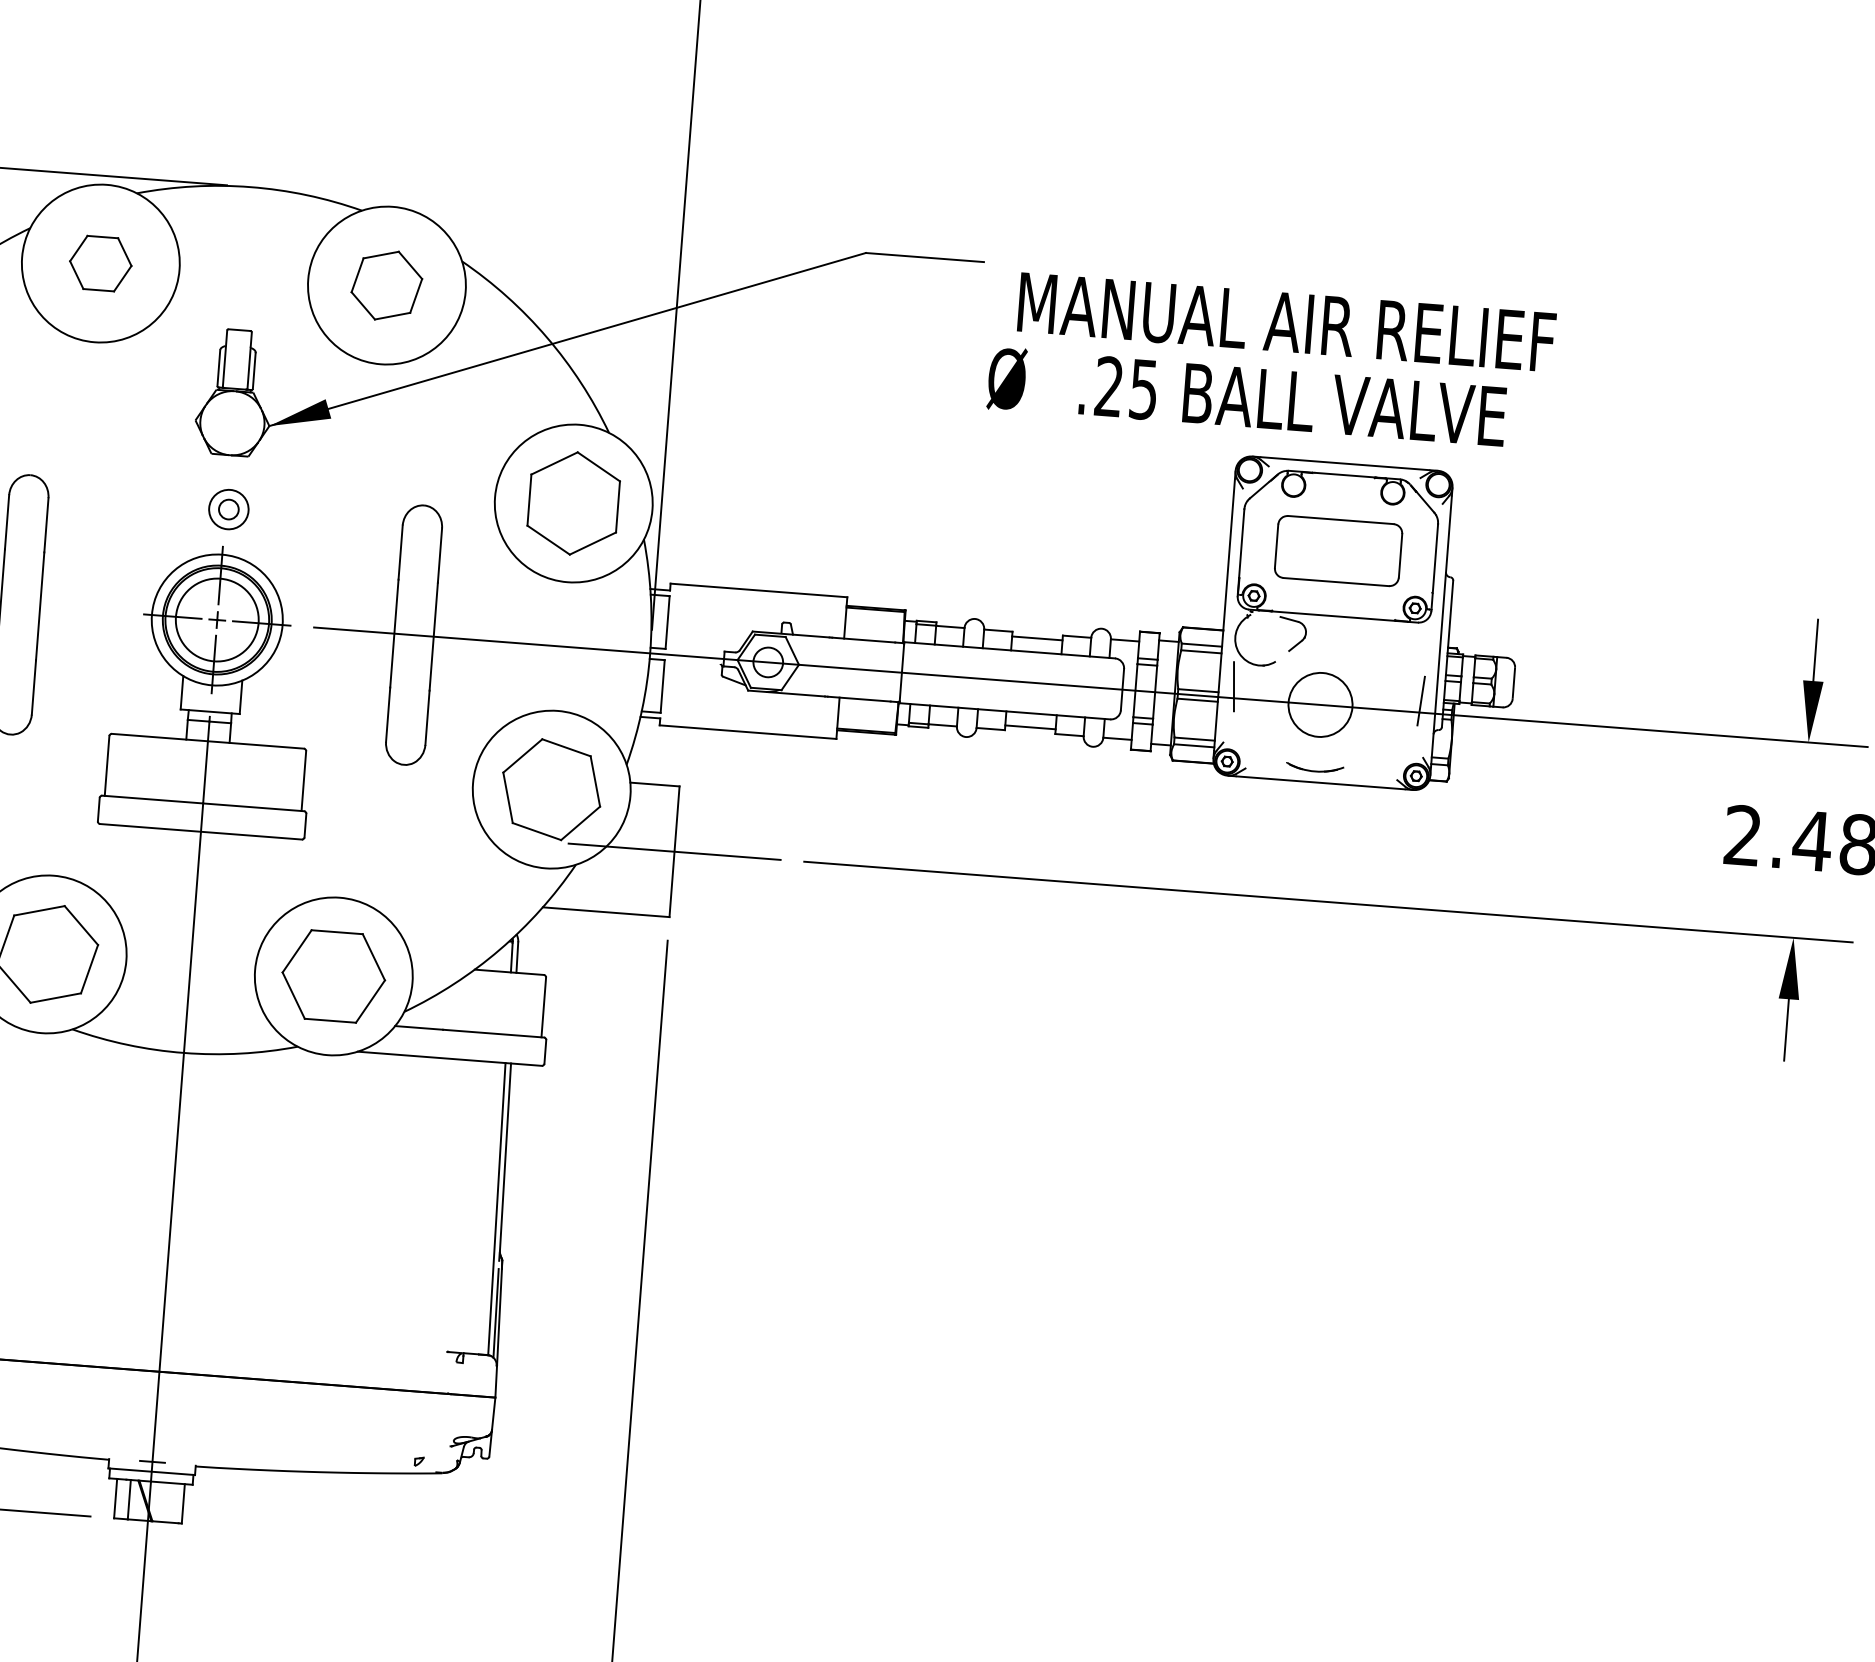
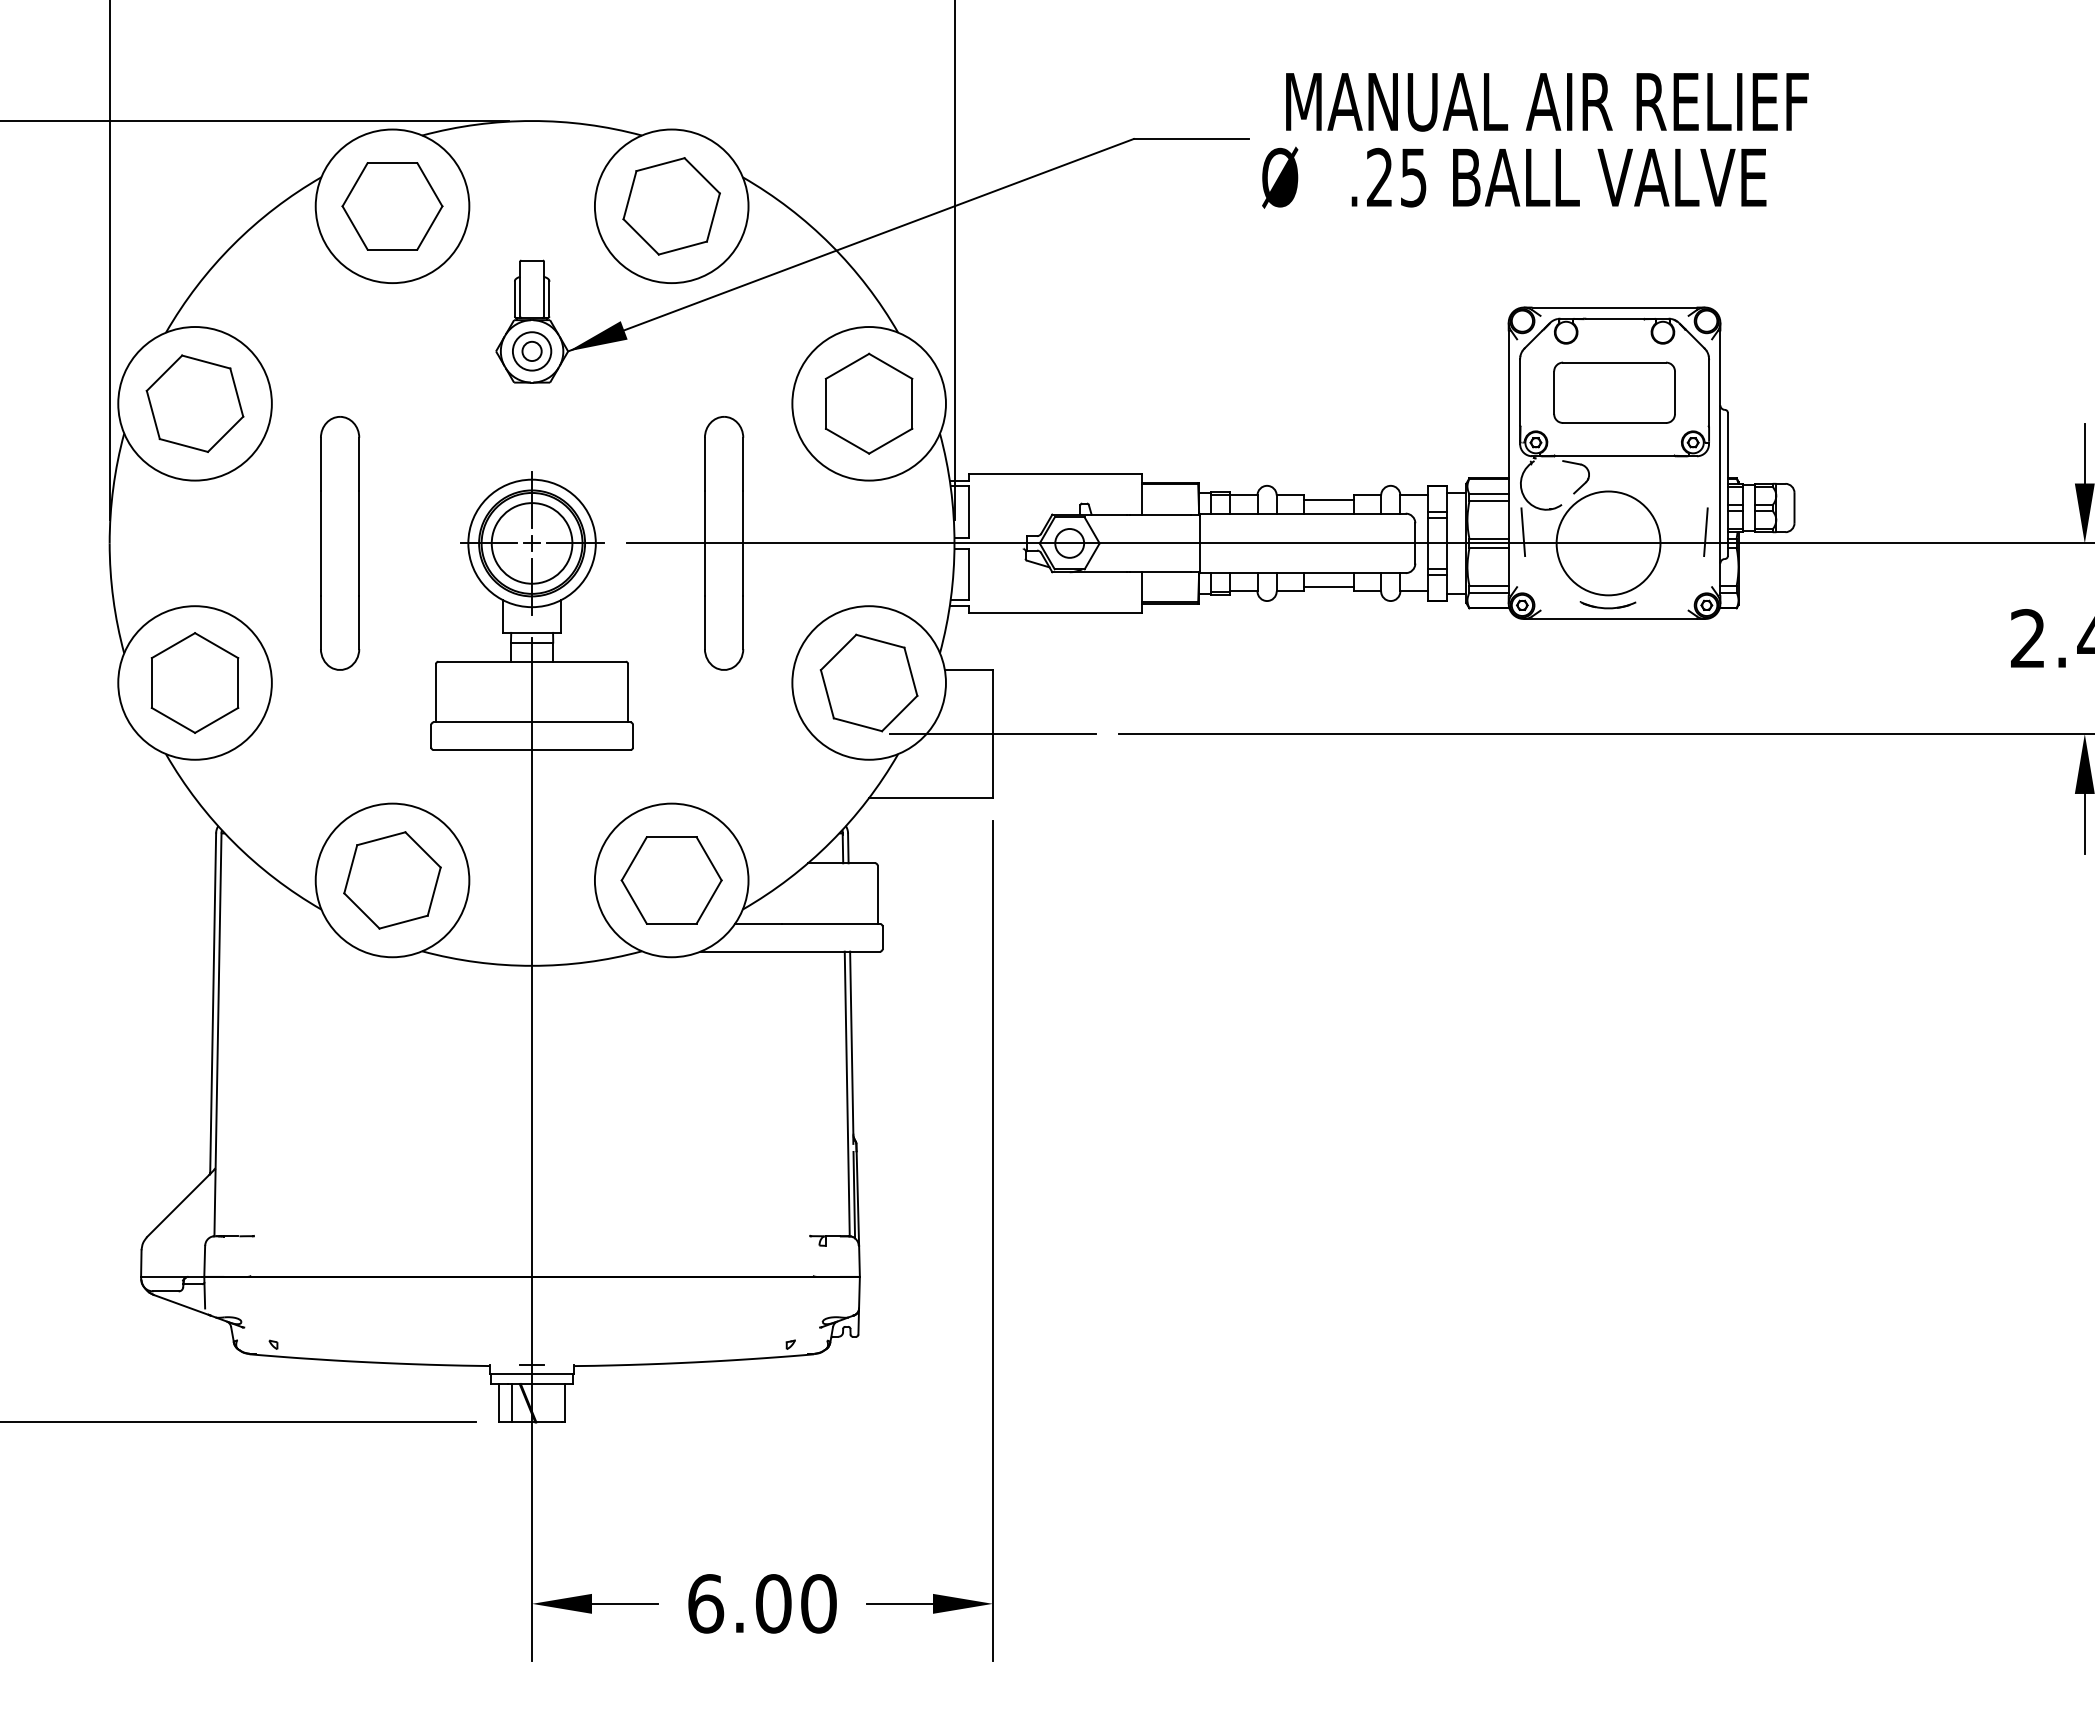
part: (100, 263) -> (392, 206), size x1.67
part: (386, 285) -> (671, 206), size x1.43
text: (1271, 361) -> (1535, 140), moved
part: (229, 509) -> (532, 351), moved
circle: (1320, 705) -> (1608, 543), size x1.67

